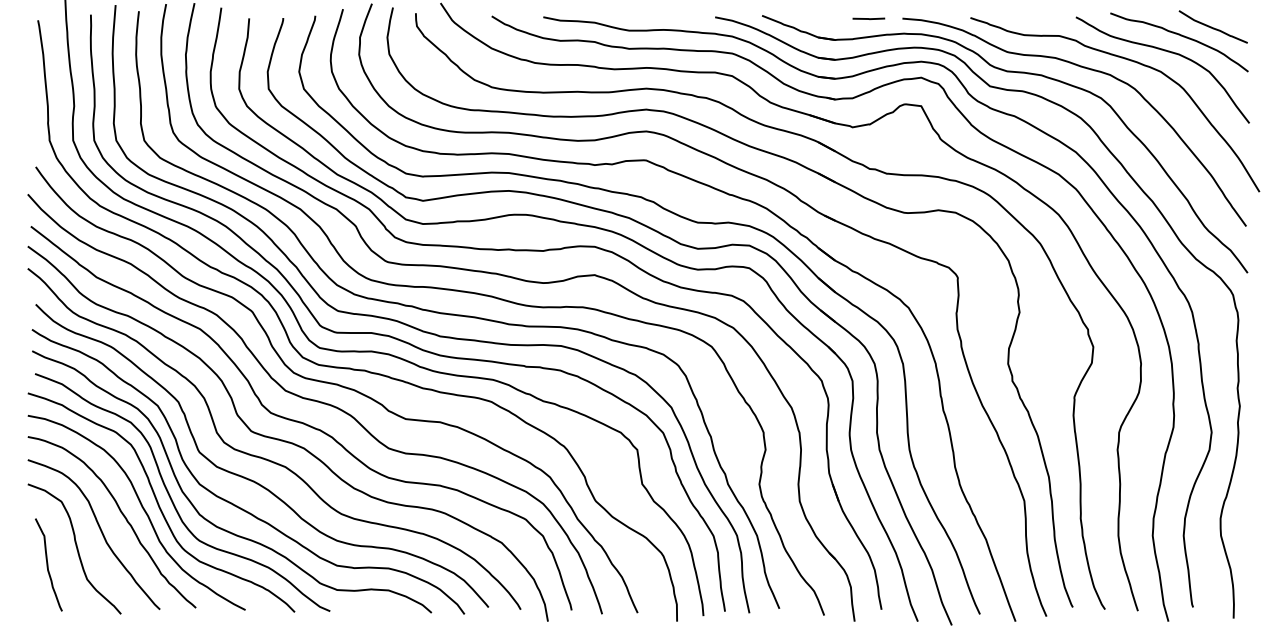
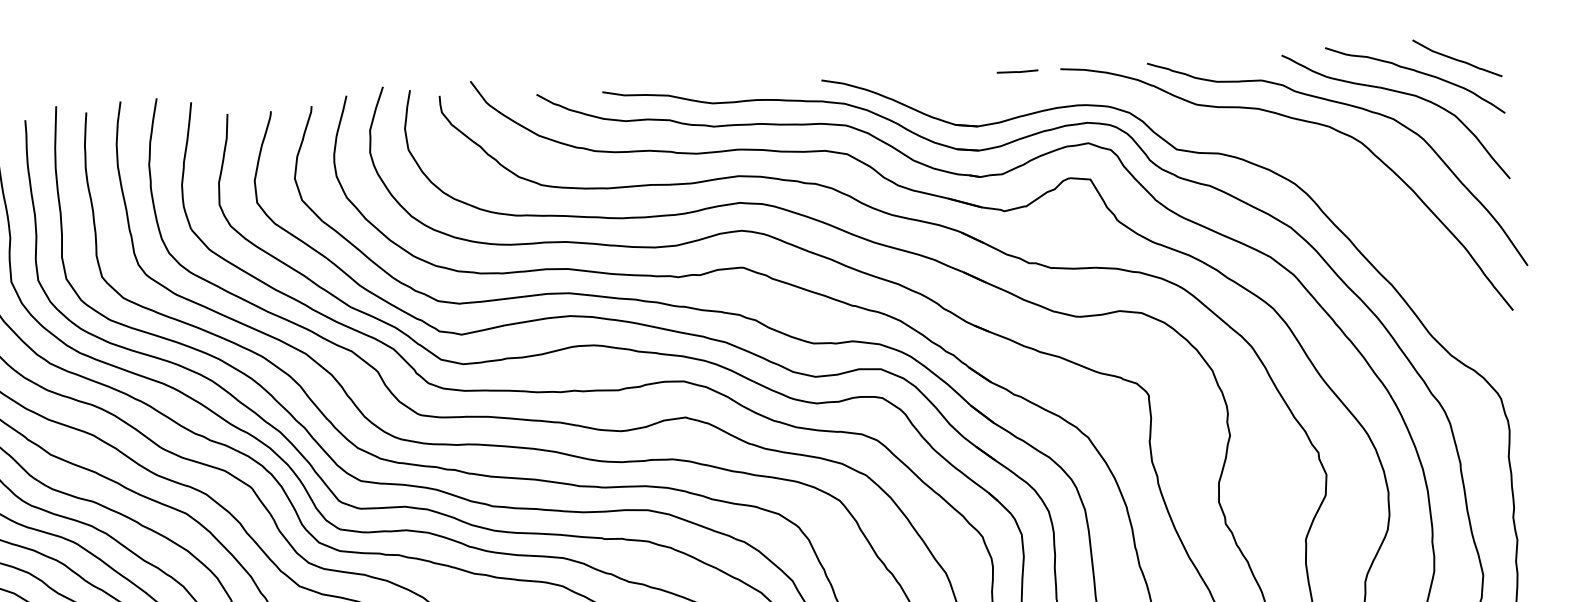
part: (1006, 72) -> (1196, 130), removed

